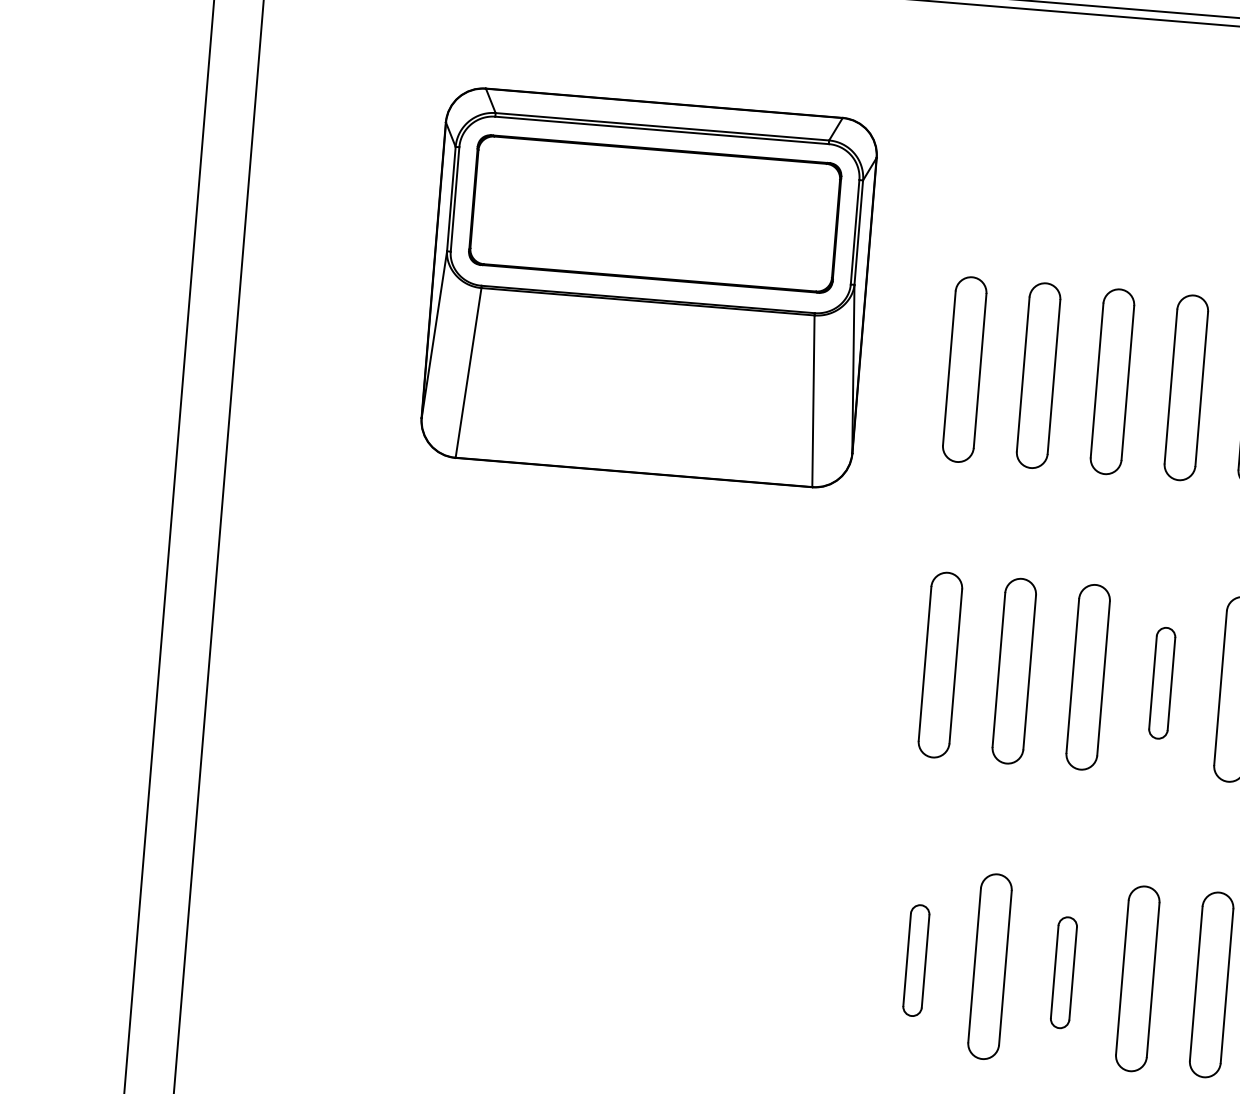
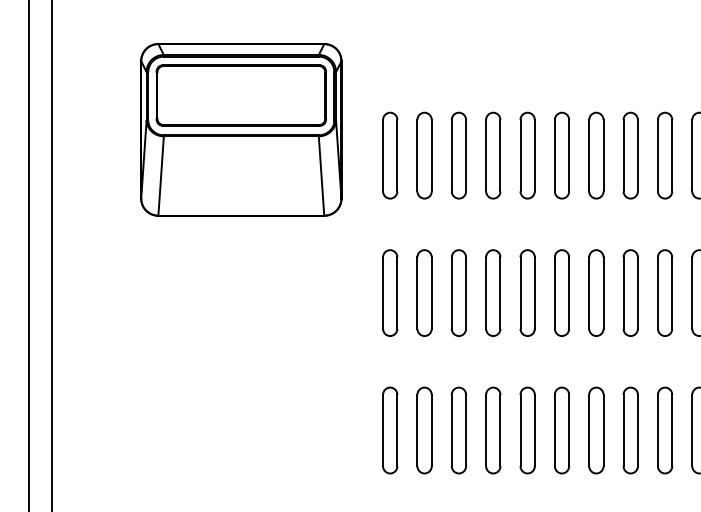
part: (1162, 682) -> (493, 292), size x1.67
part: (916, 960) -> (390, 430), size x1.67
part: (1062, 972) -> (458, 430), size x1.67

